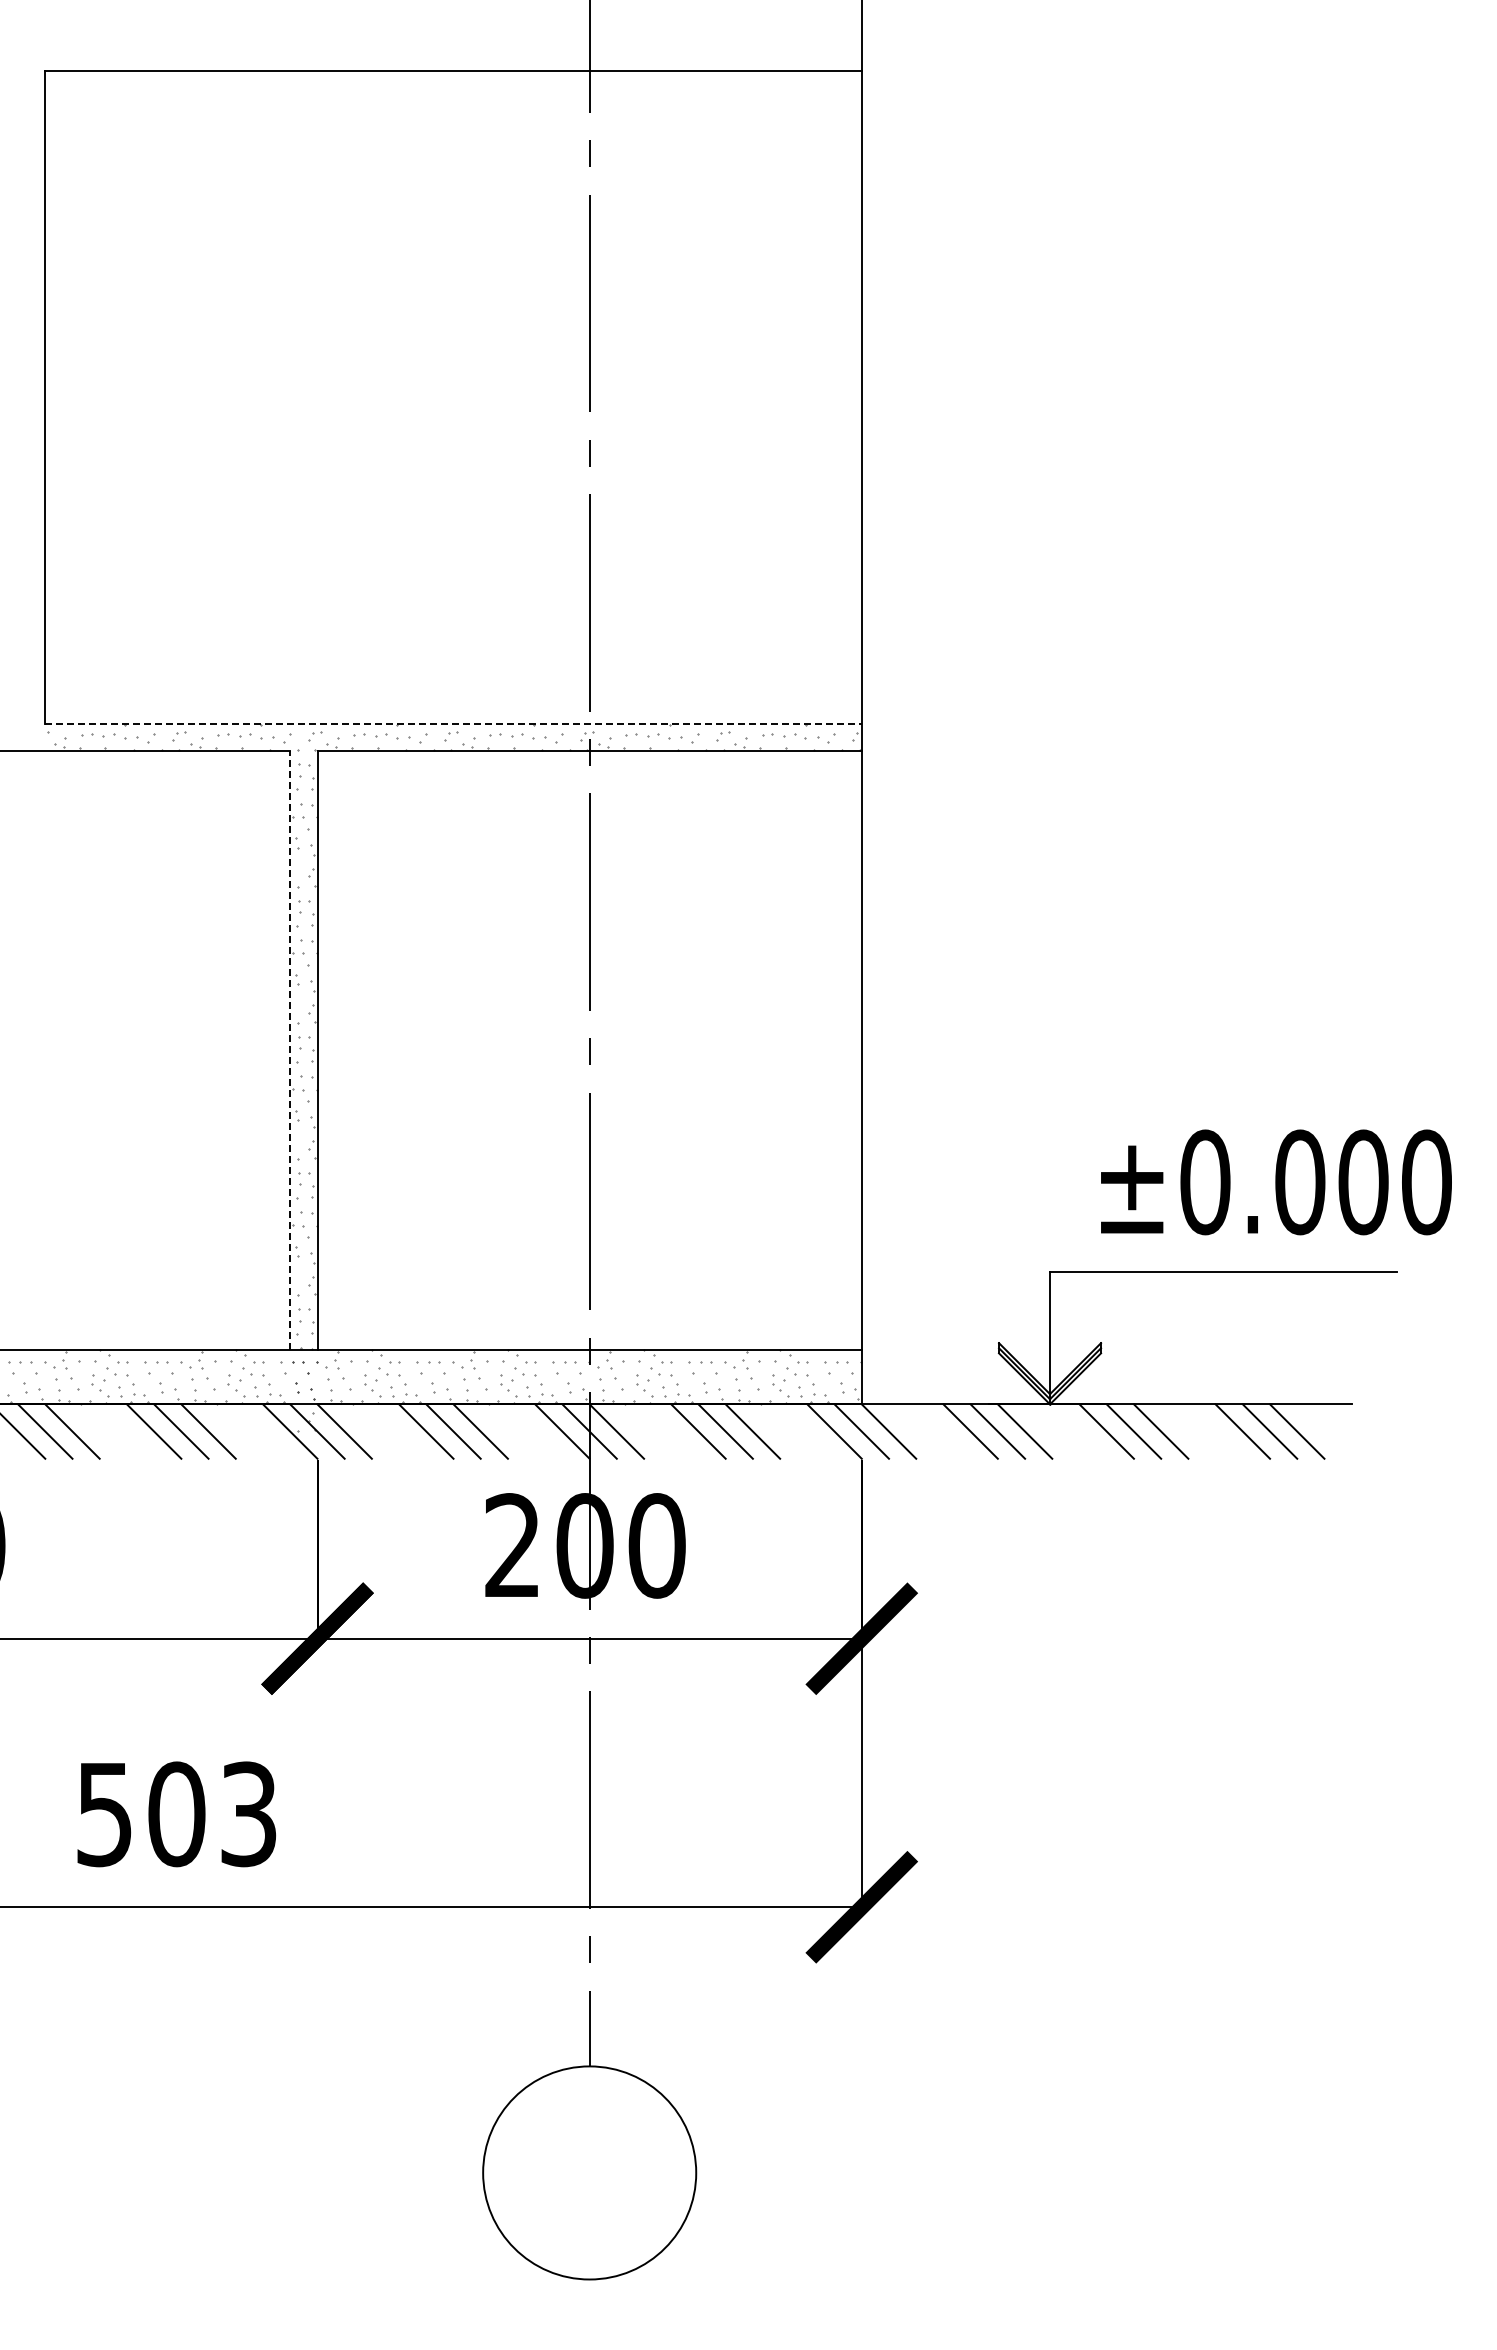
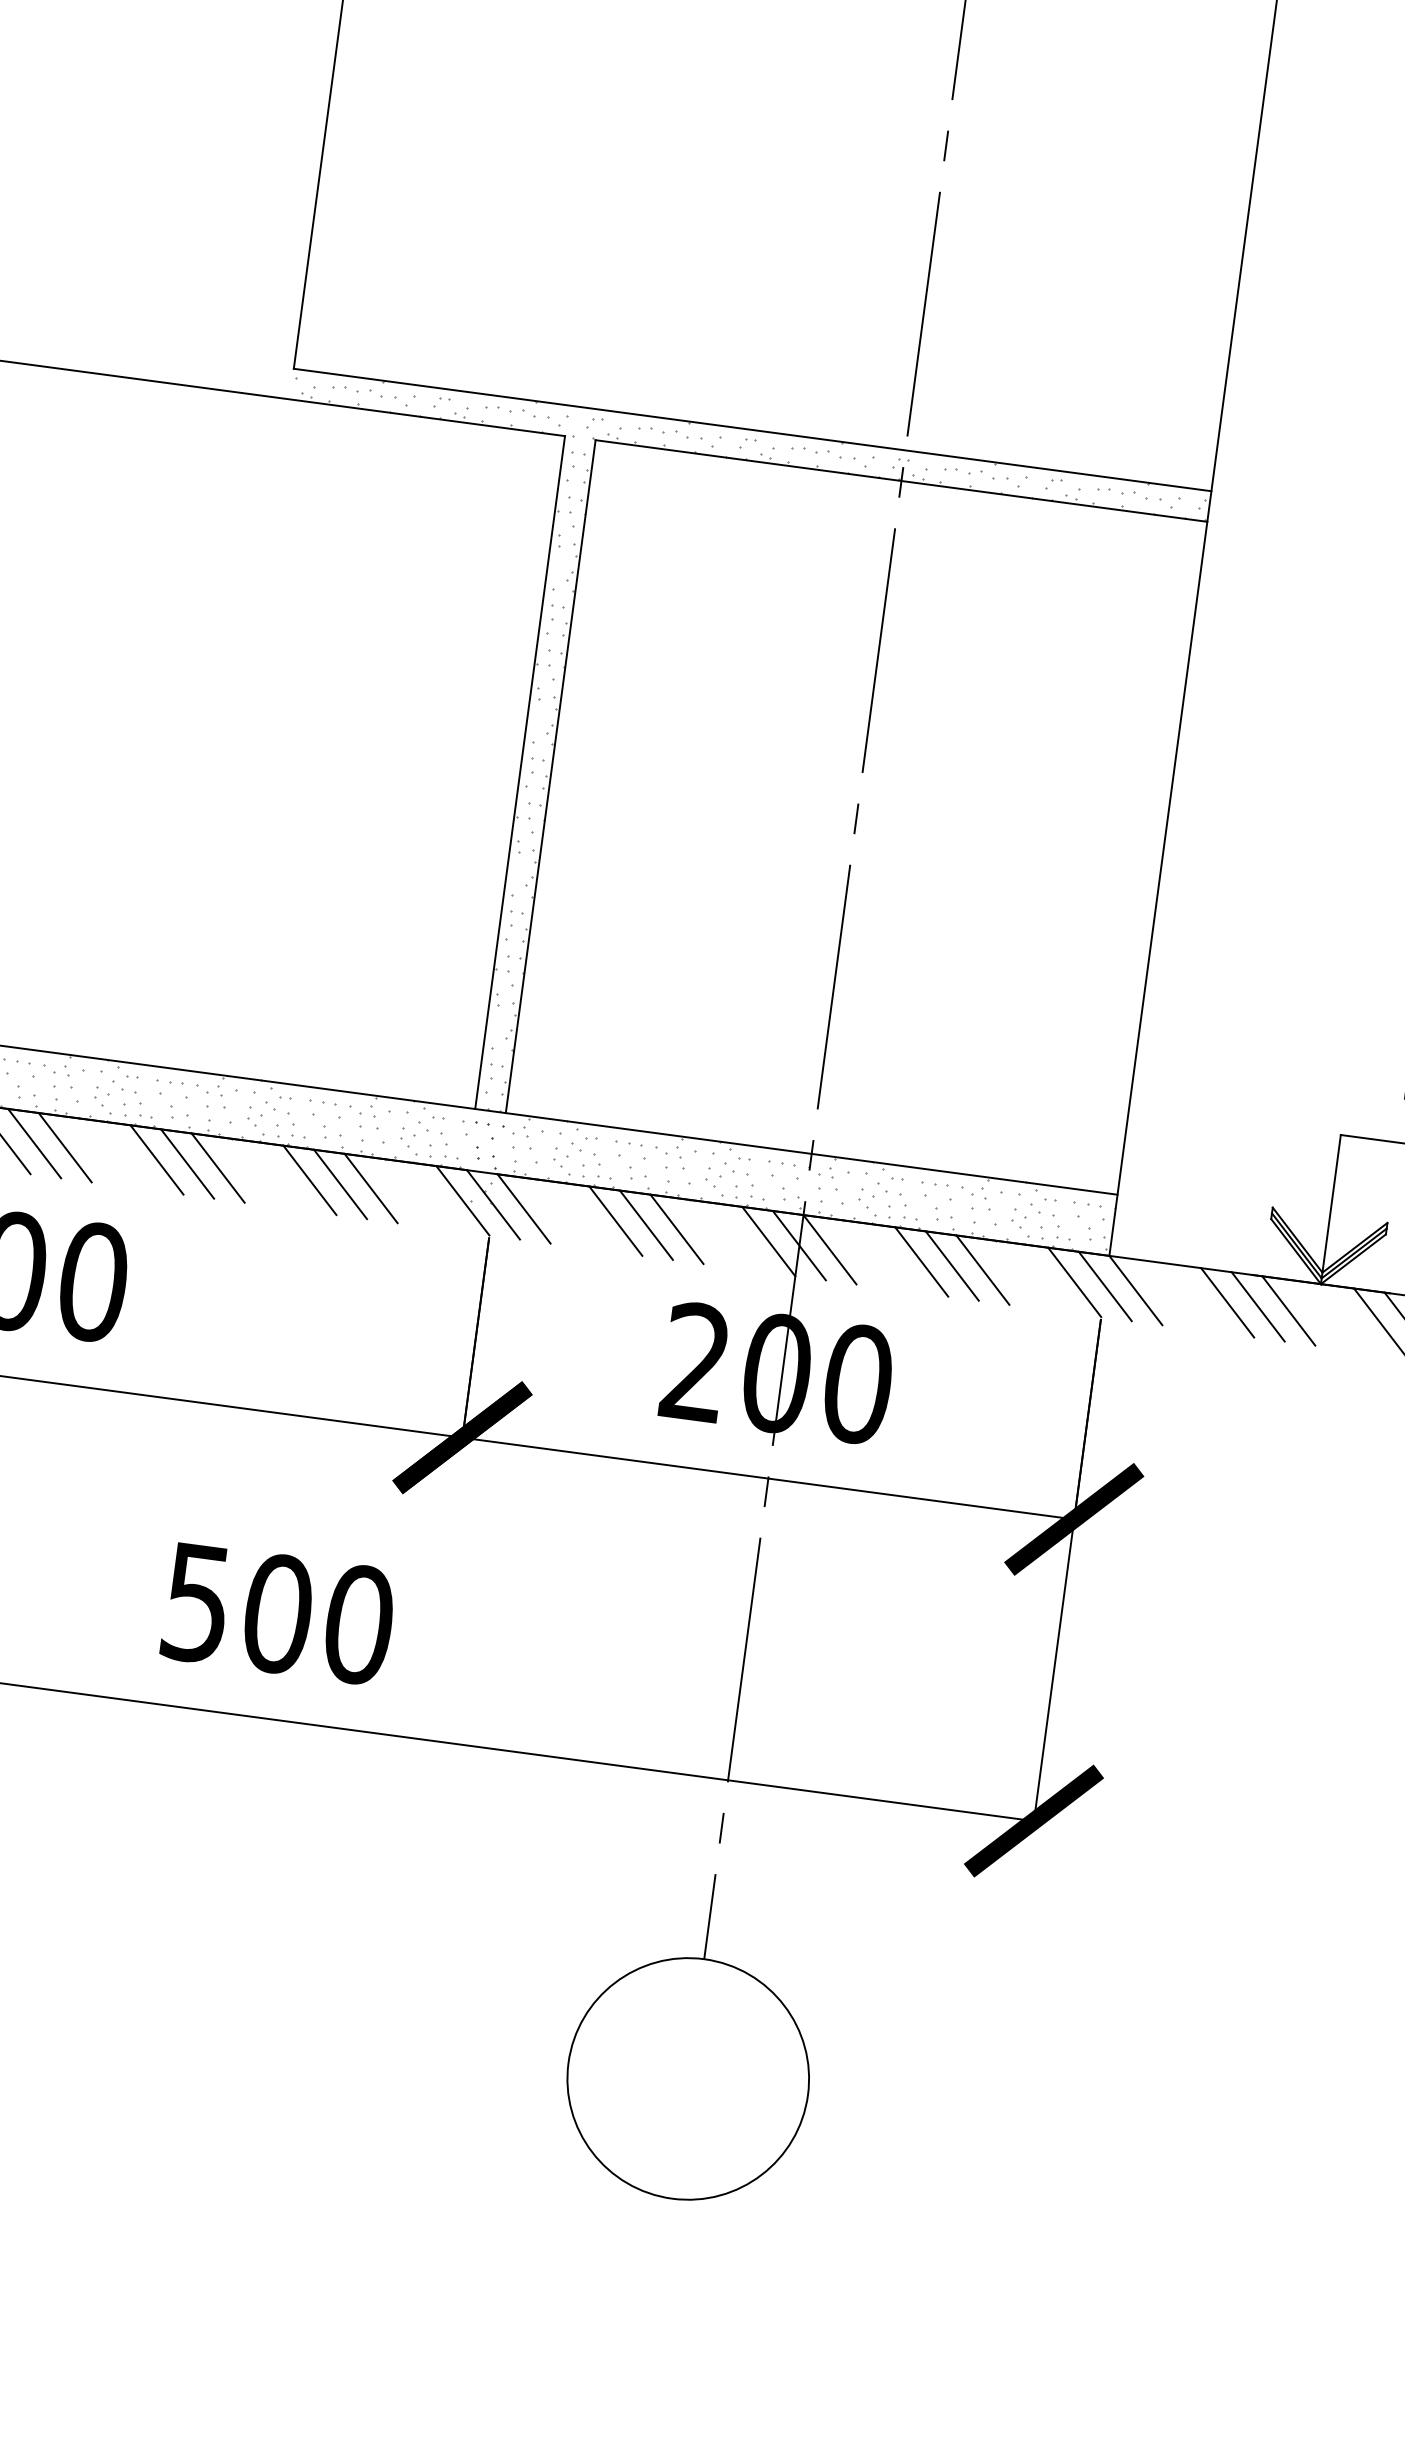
line: (454, 724) -> (753, 430), dashed -> solid
line: (290, 1050) -> (520, 772), dashed -> solid
text: (248, 1814) -> (358, 1624), 503 -> 500

